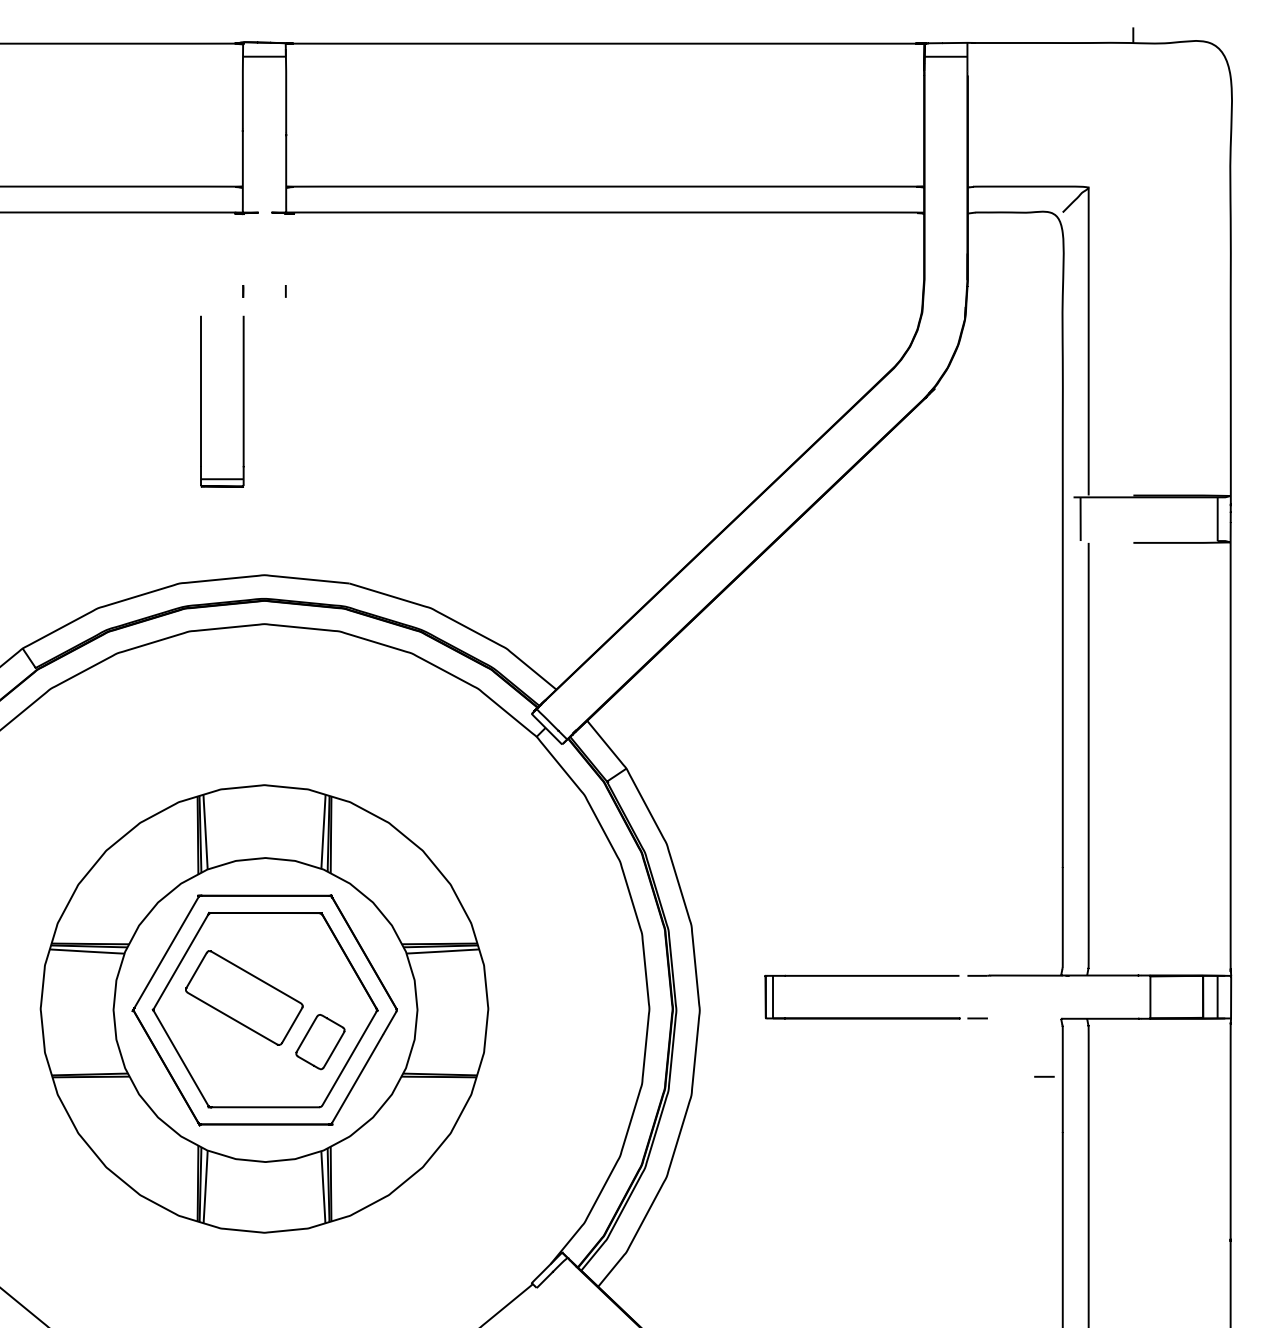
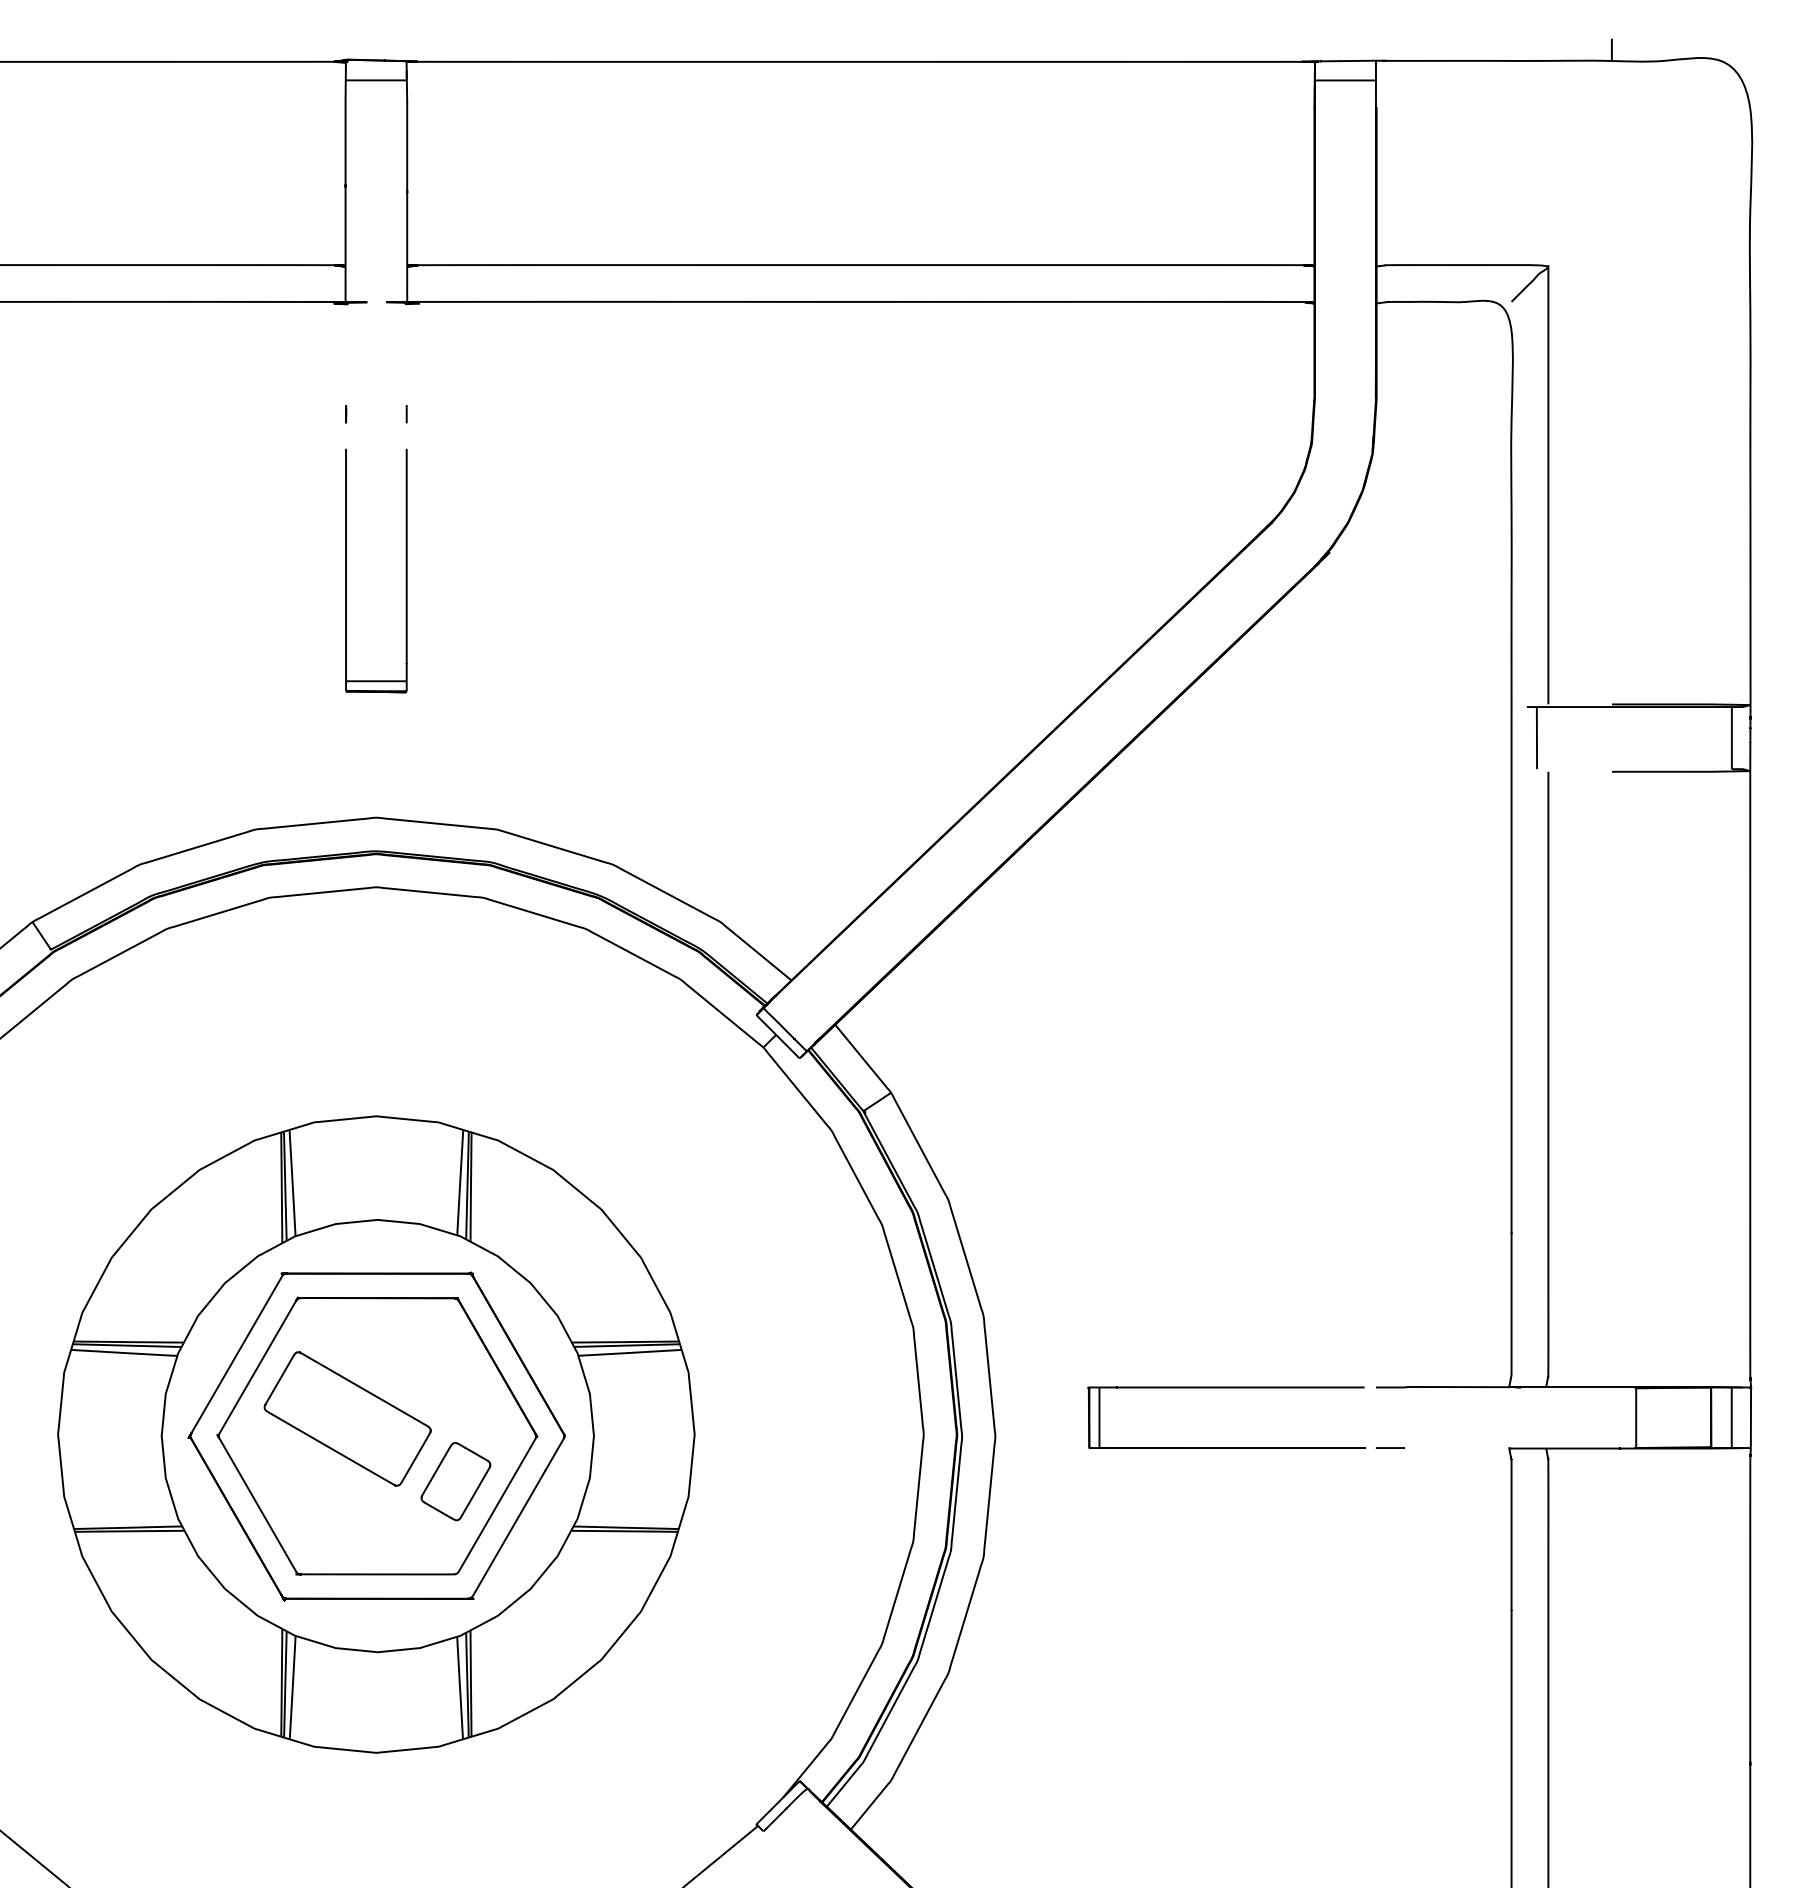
part: (242, 401) -> (405, 570), moved
line: (1044, 1076) -> (1485, 1530), removed

